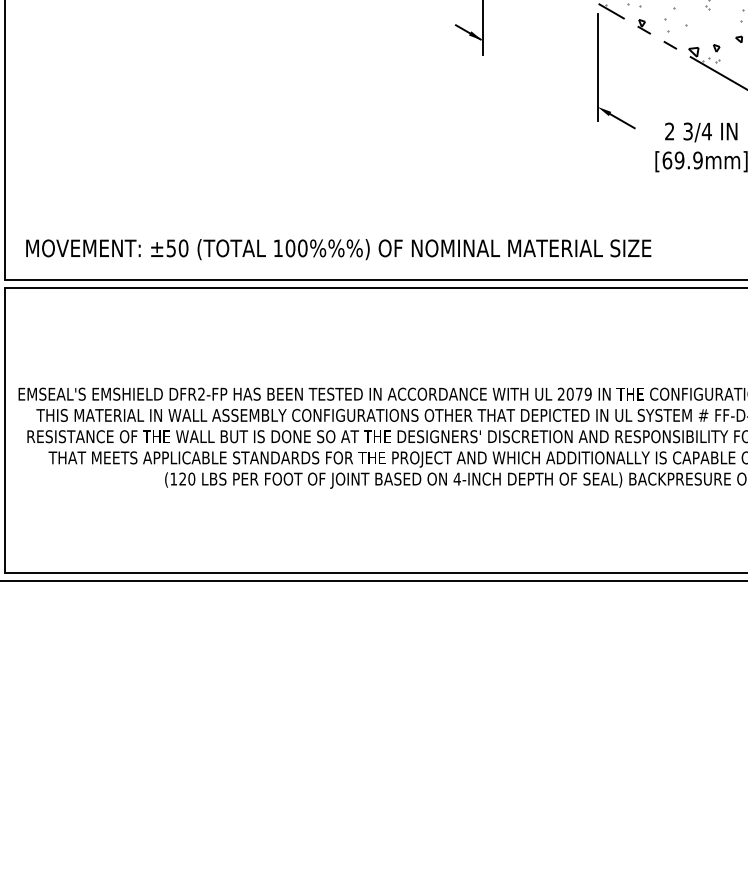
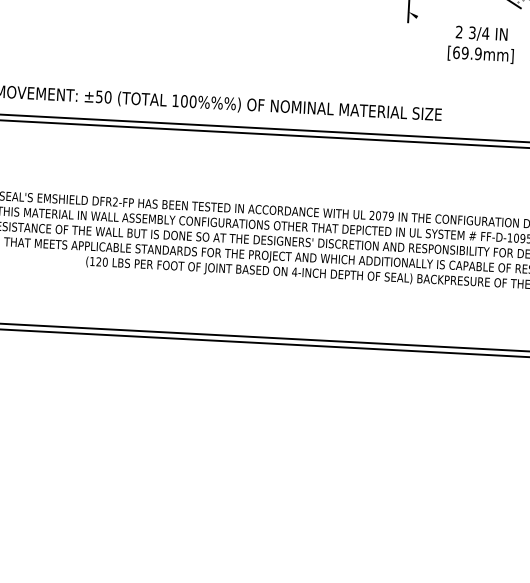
line: (622, 121) -> (425, 23), removed

